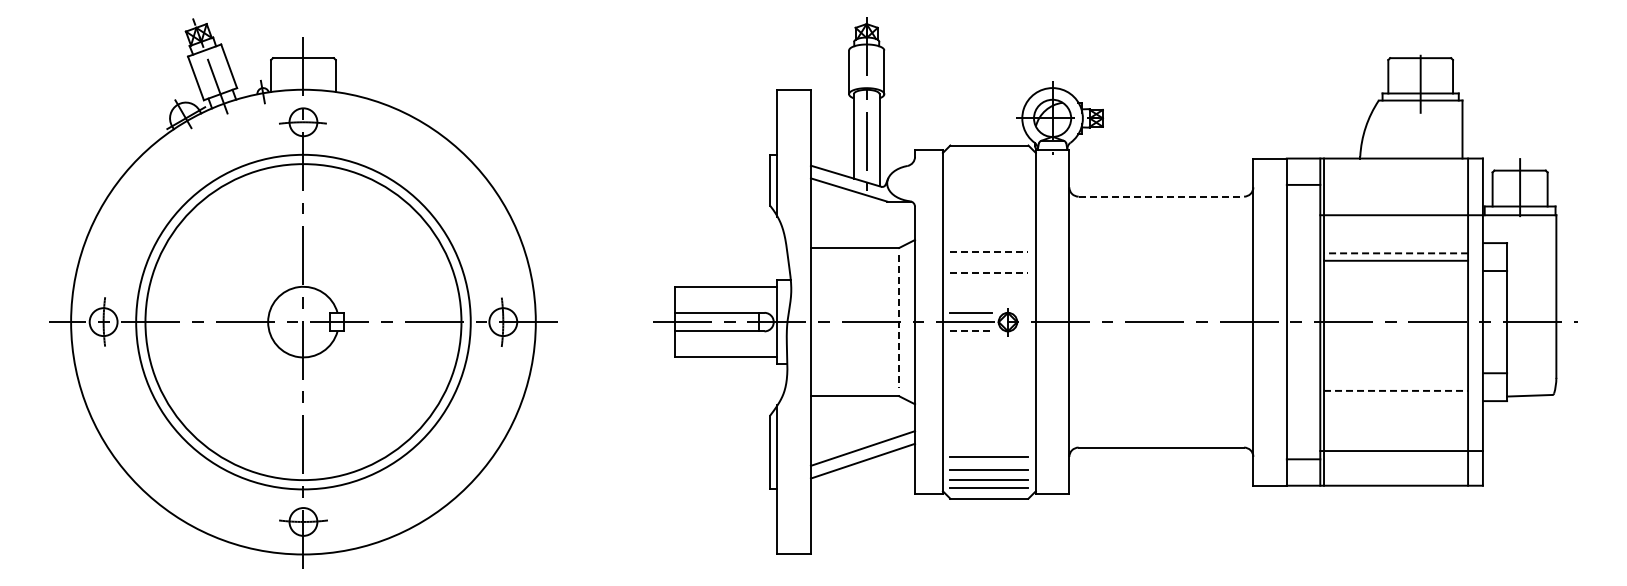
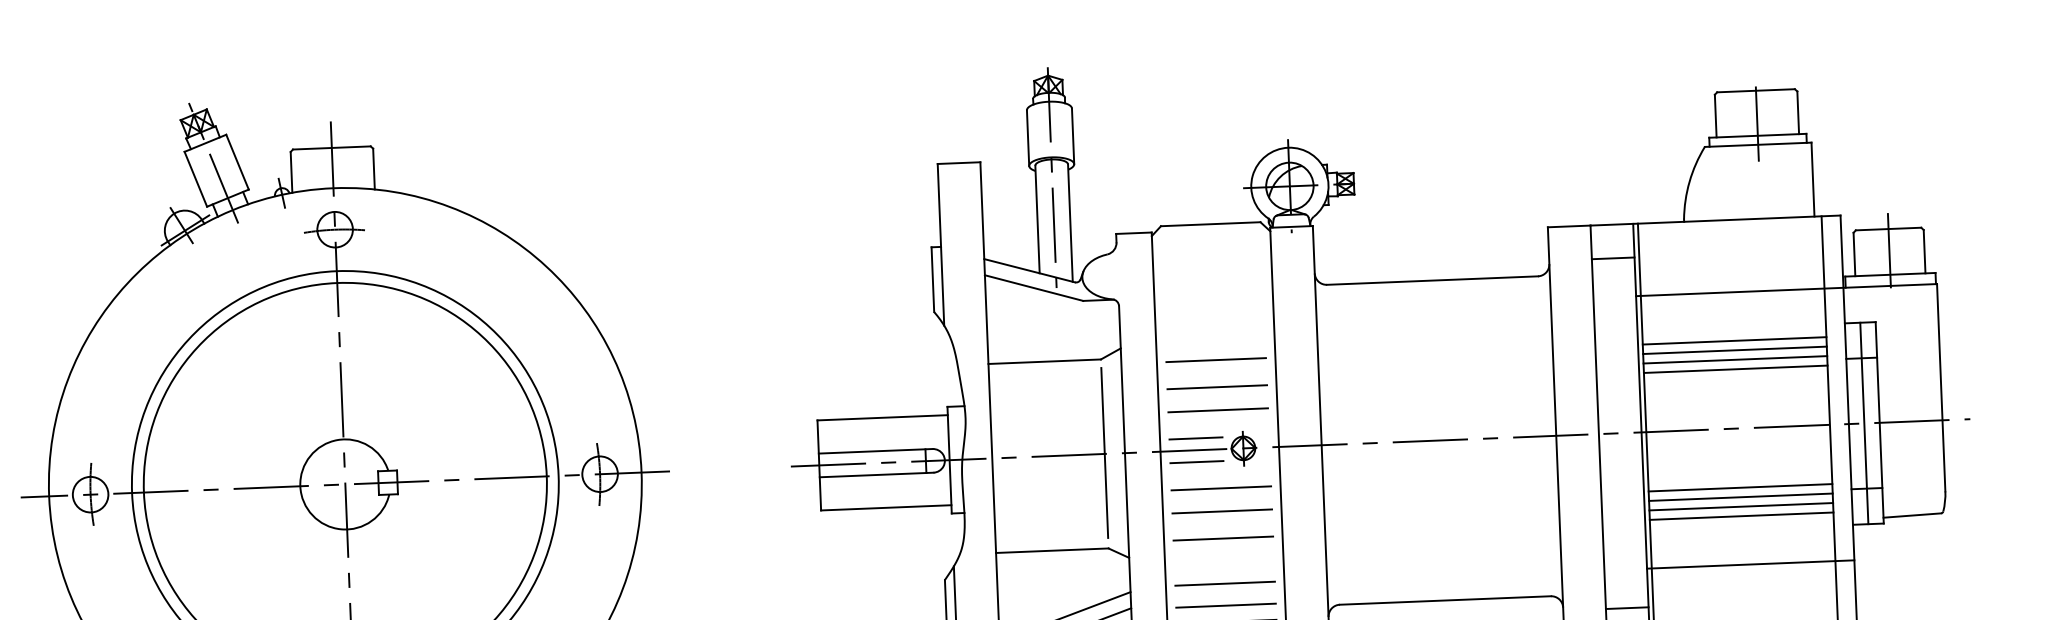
line: (1161, 196) -> (1432, 280), dashed -> solid
line: (989, 252) -> (1216, 360), dashed -> solid
line: (1395, 253) -> (1733, 341), dashed -> solid
line: (1396, 268) -> (1735, 360), added
line: (989, 273) -> (1217, 387), dashed -> solid
line: (1396, 275) -> (1736, 369), added
line: (989, 291) -> (1218, 410), added
line: (899, 321) -> (1105, 453), dashed -> solid
line: (1495, 322) -> (1864, 423), added
line: (971, 331) -> (1197, 462), dashed -> solid
line: (989, 352) -> (1221, 488), added
line: (1396, 368) -> (1741, 487), added
line: (989, 370) -> (1222, 511), added
line: (1396, 376) -> (1741, 497), added
line: (1396, 383) -> (1741, 506), added
line: (1396, 390) -> (1742, 515), dashed -> solid
line: (989, 392) -> (1223, 539), added
line: (989, 427) -> (1225, 583), added
line: (989, 444) -> (1226, 605), added
line: (1401, 451) -> (1750, 565), moved

